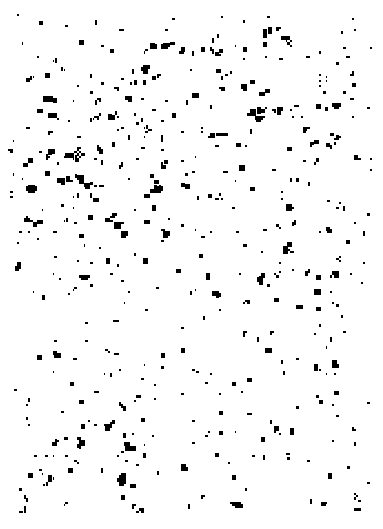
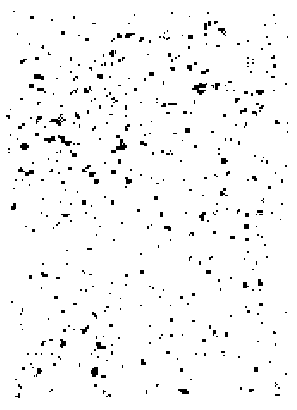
part: (211, 44) -> (163, 34), size x0.6
part: (244, 53) -> (189, 41), size x1.4
part: (328, 106) -> (253, 92), moved

